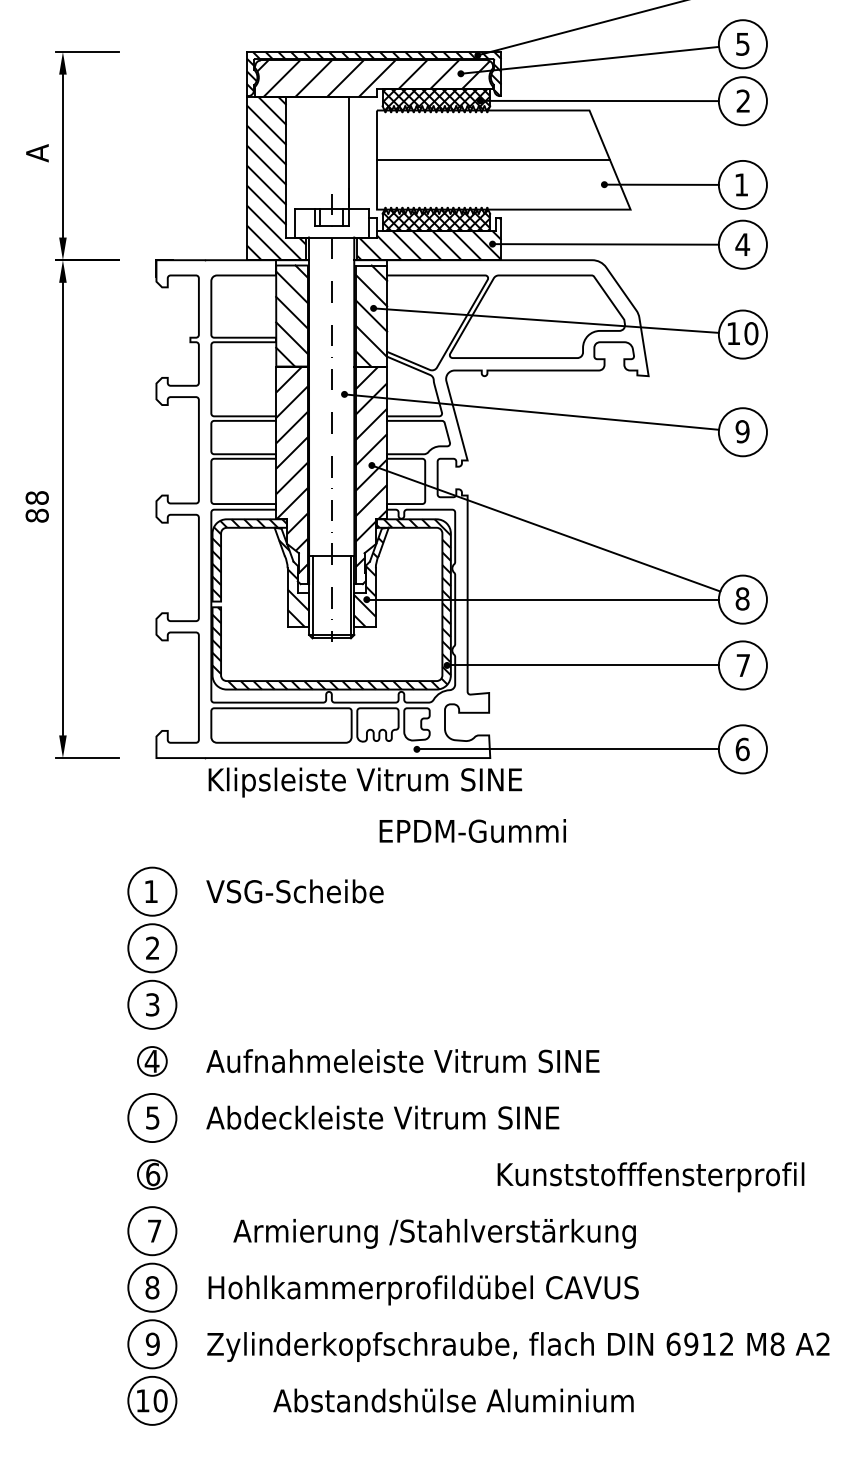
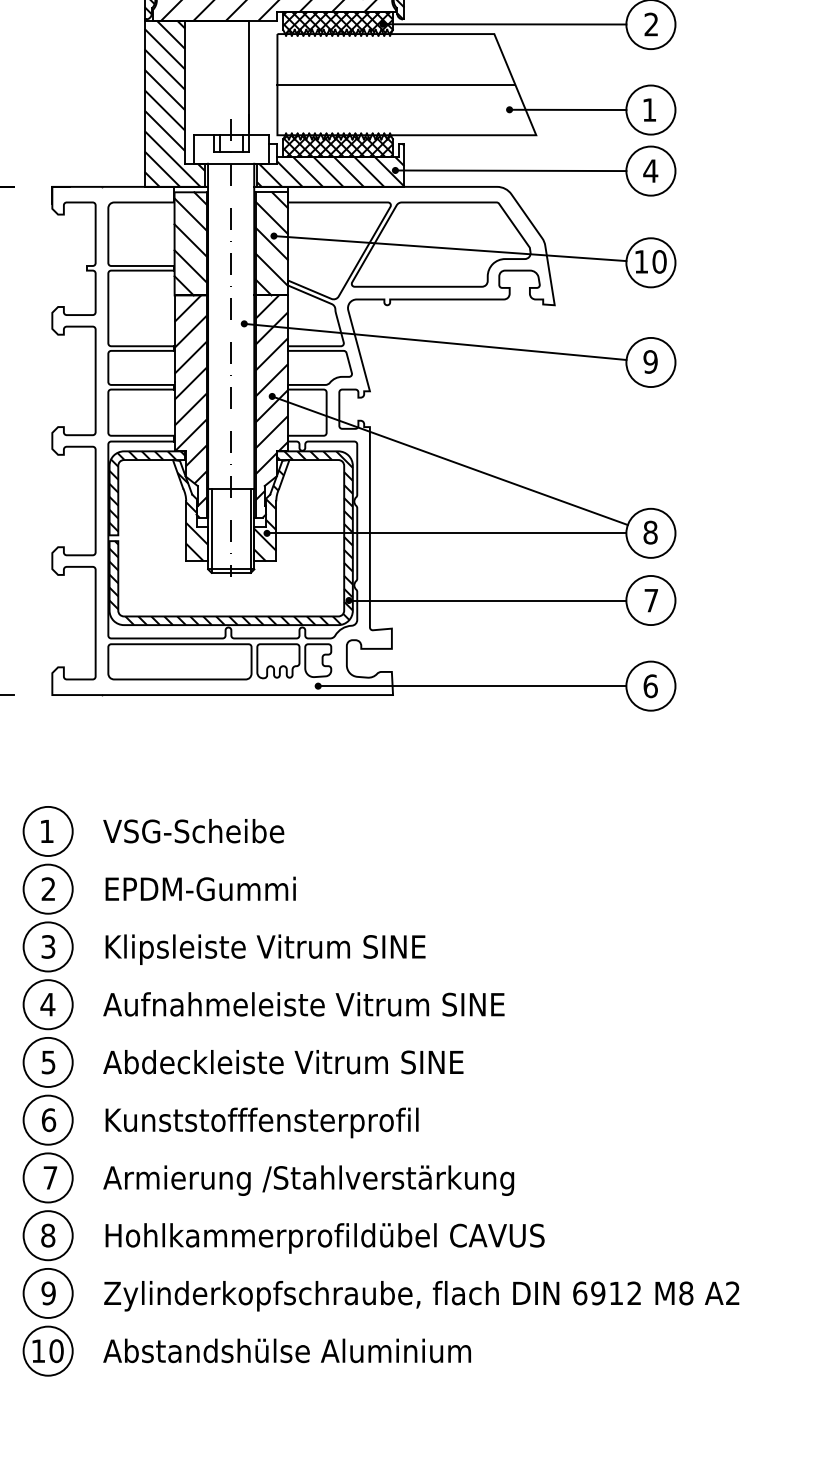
text: (365, 782) -> (265, 949), moved
text: (472, 830) -> (200, 888), moved
circle: (152, 1061) -> (48, 1004), size x1.67
circle: (152, 1174) -> (48, 1120), size x1.67
text: (650, 1177) -> (261, 1123), moved
text: (434, 1233) -> (308, 1180), moved
text: (453, 1400) -> (287, 1350), moved

